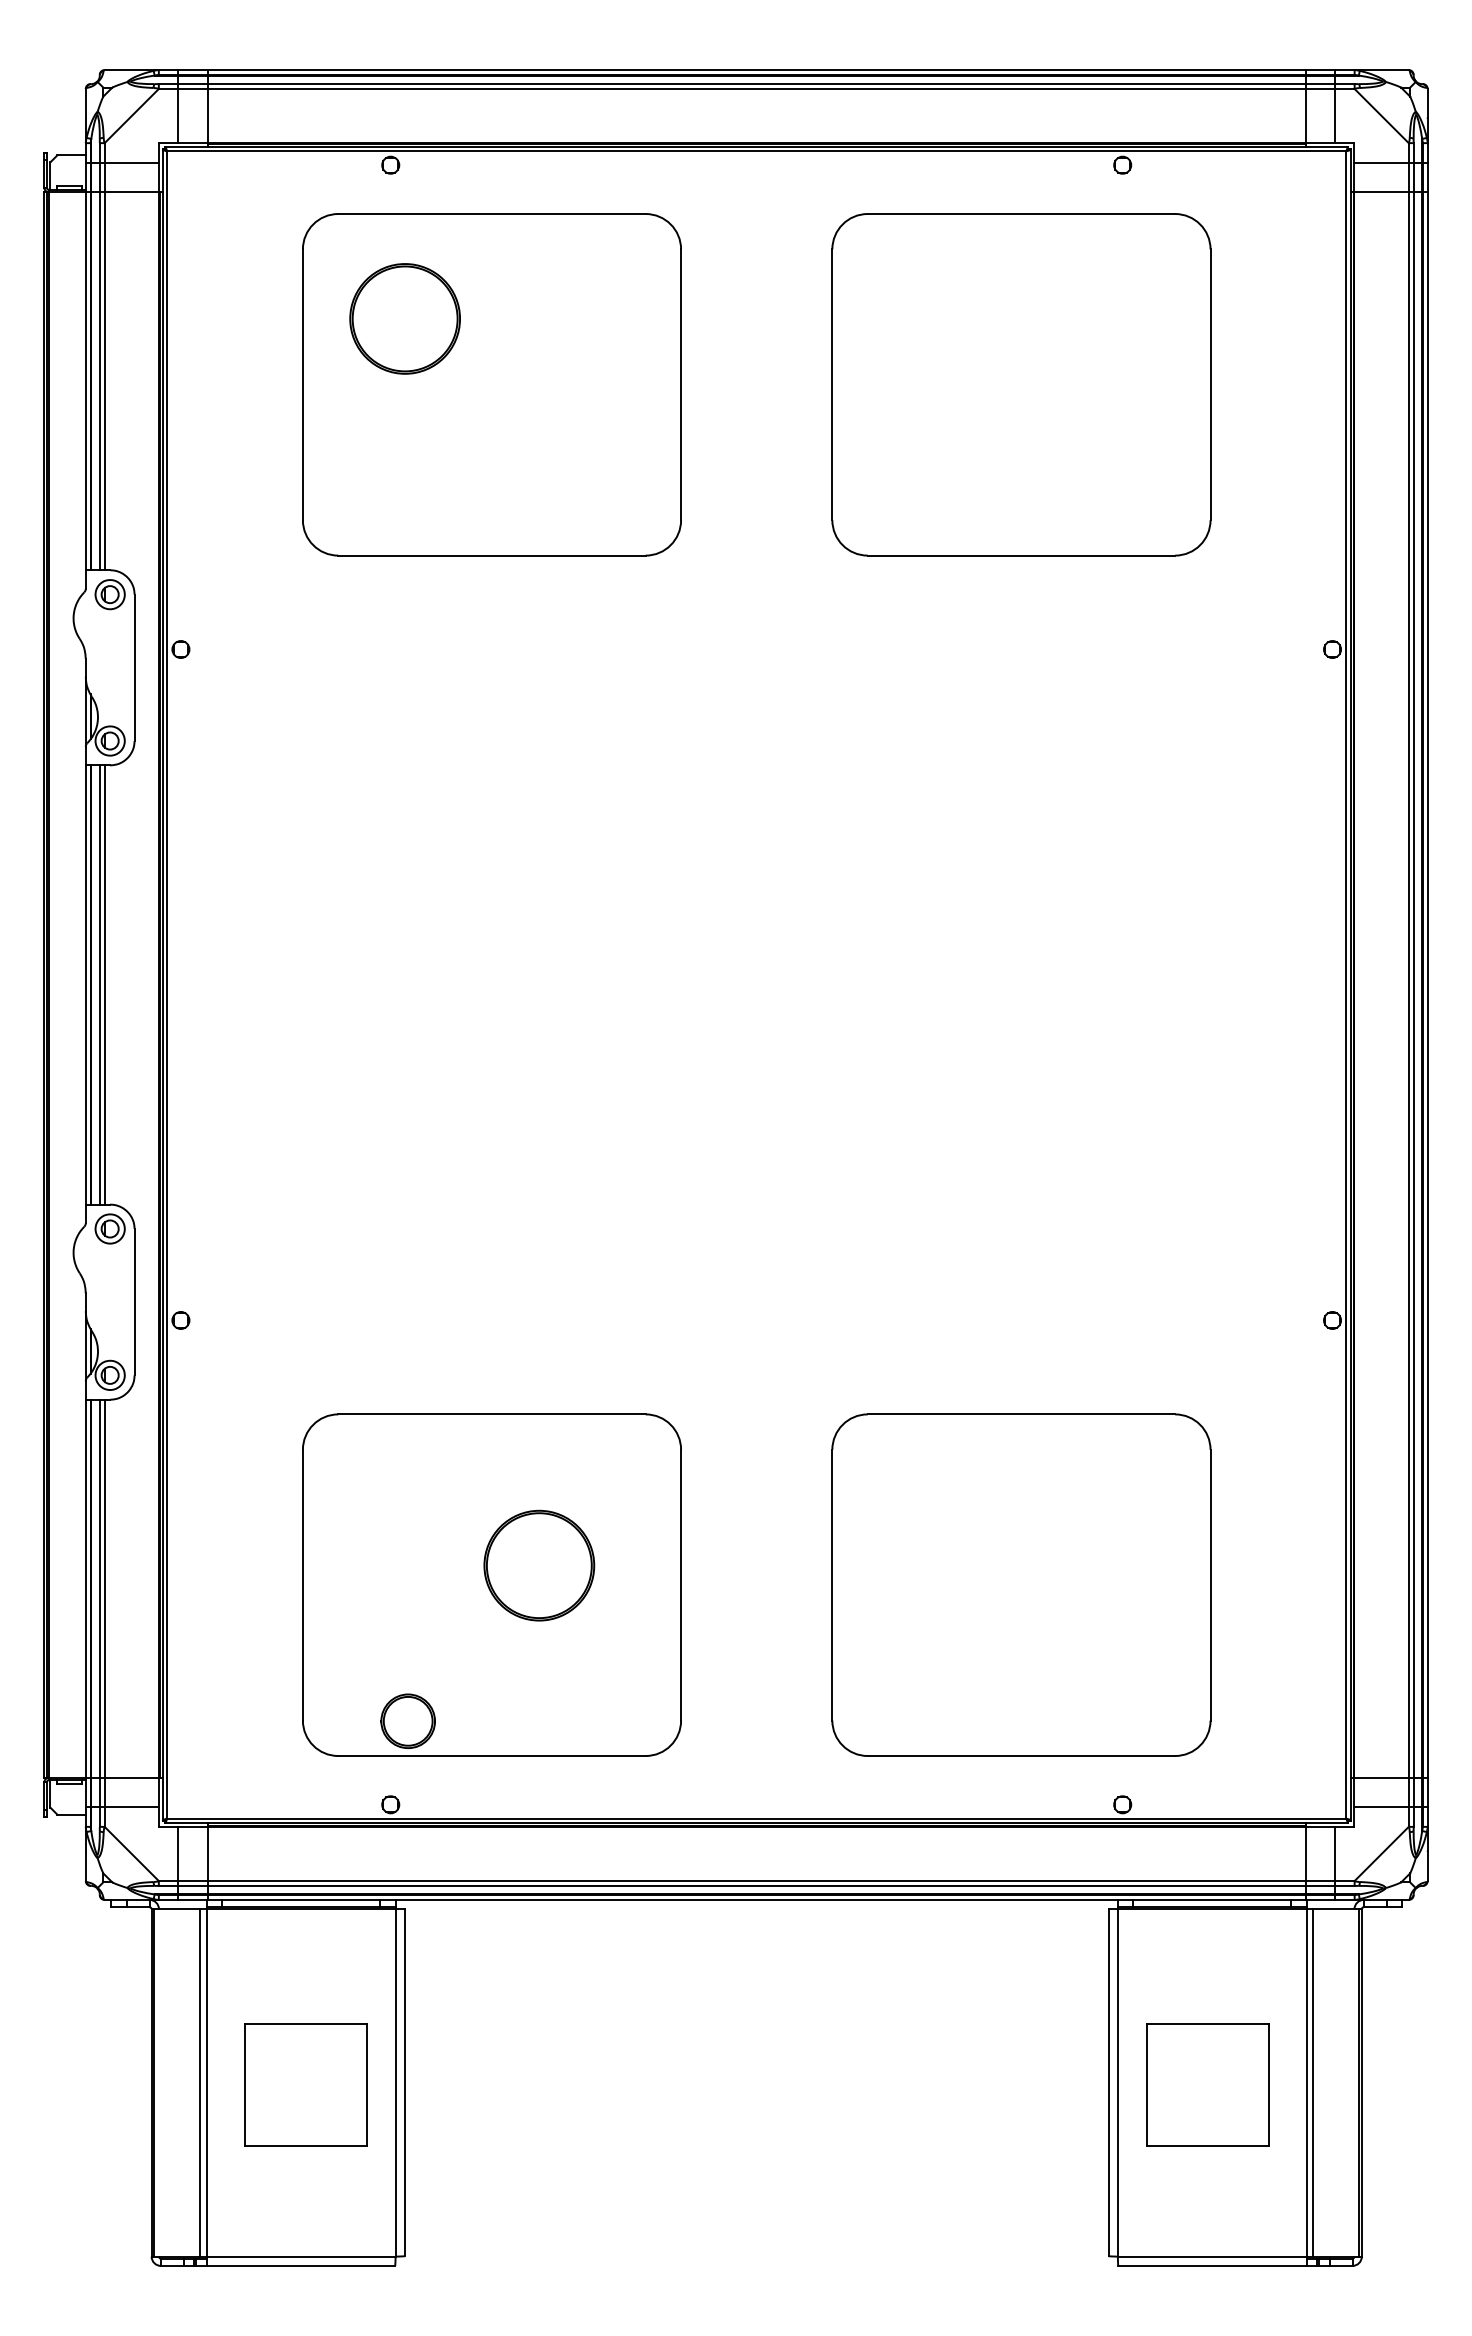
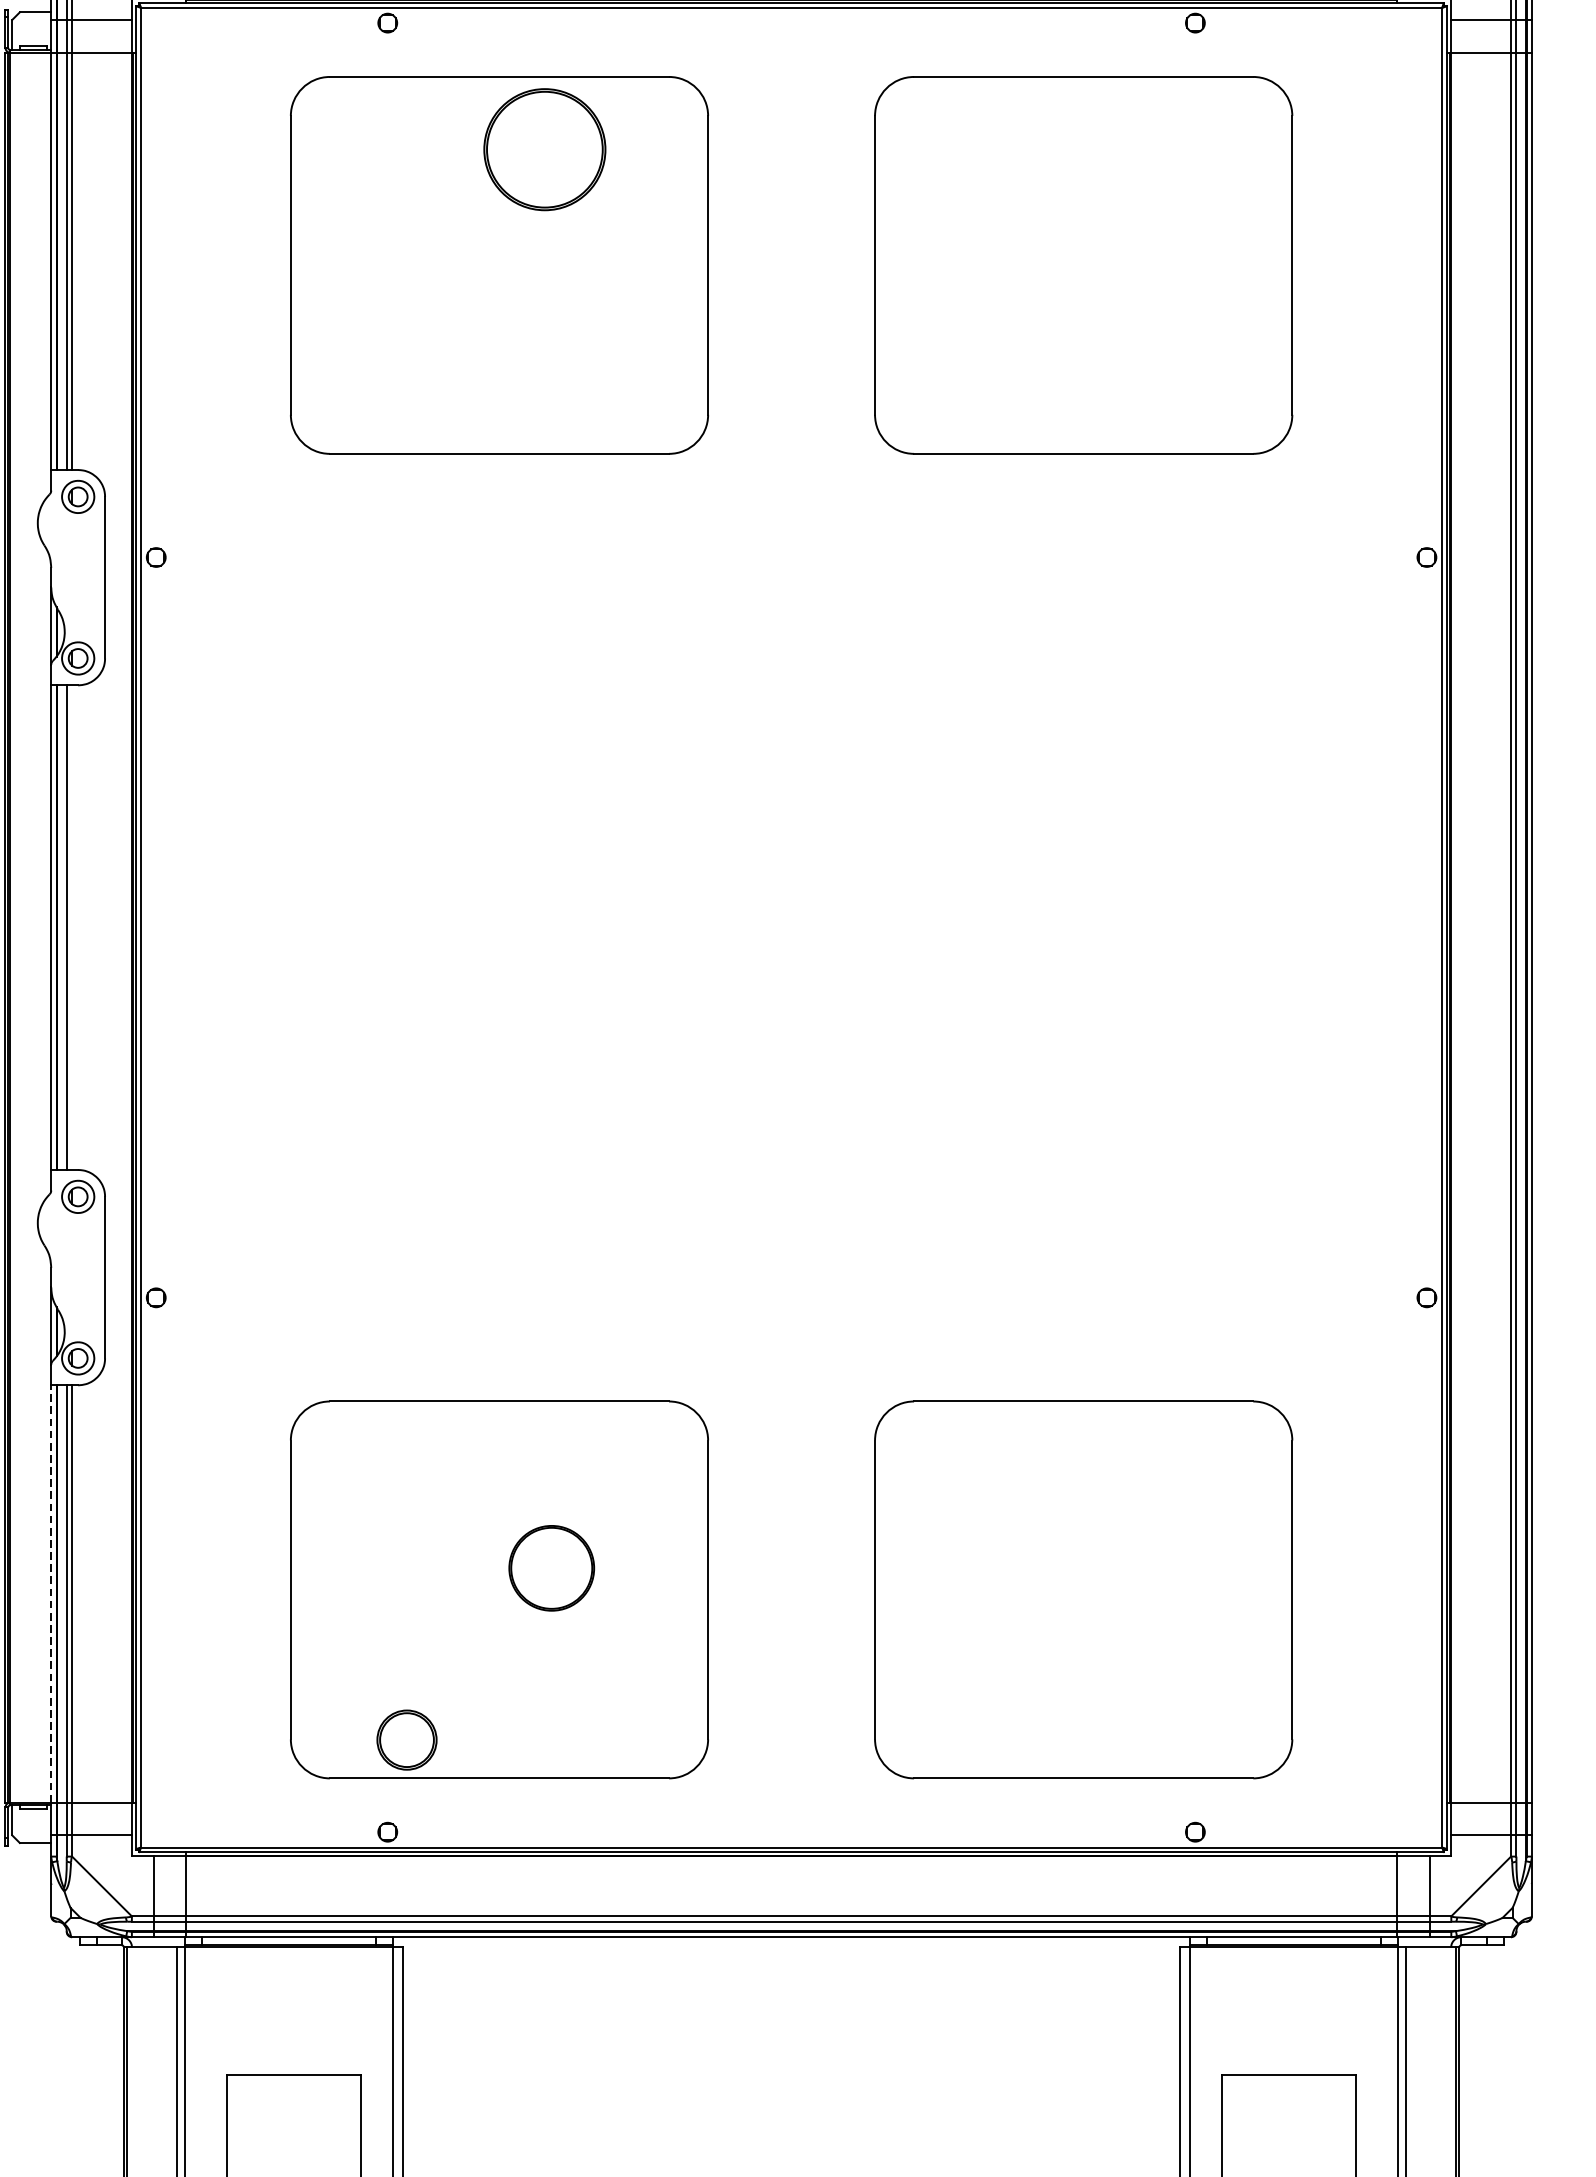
part: (404, 318) -> (544, 149), moved
line: (104, 984) -> (71, 927), removed
part: (539, 1565) -> (551, 1568), size x0.7
line: (85, 1588) -> (50, 1593), solid -> dashed

